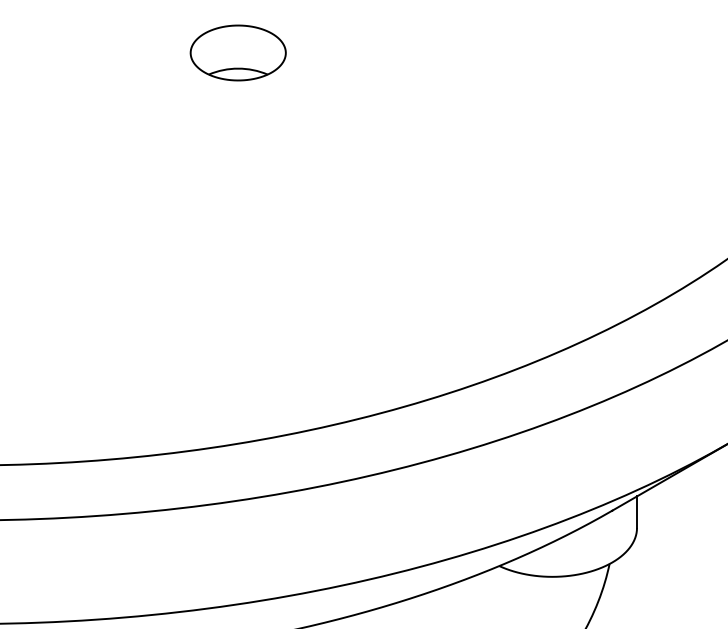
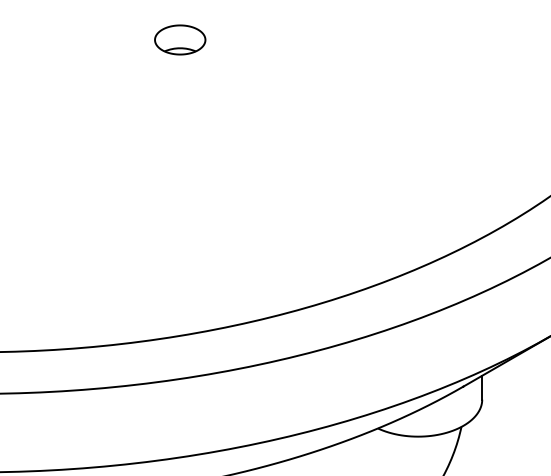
part: (237, 52) -> (179, 39), size x0.7

